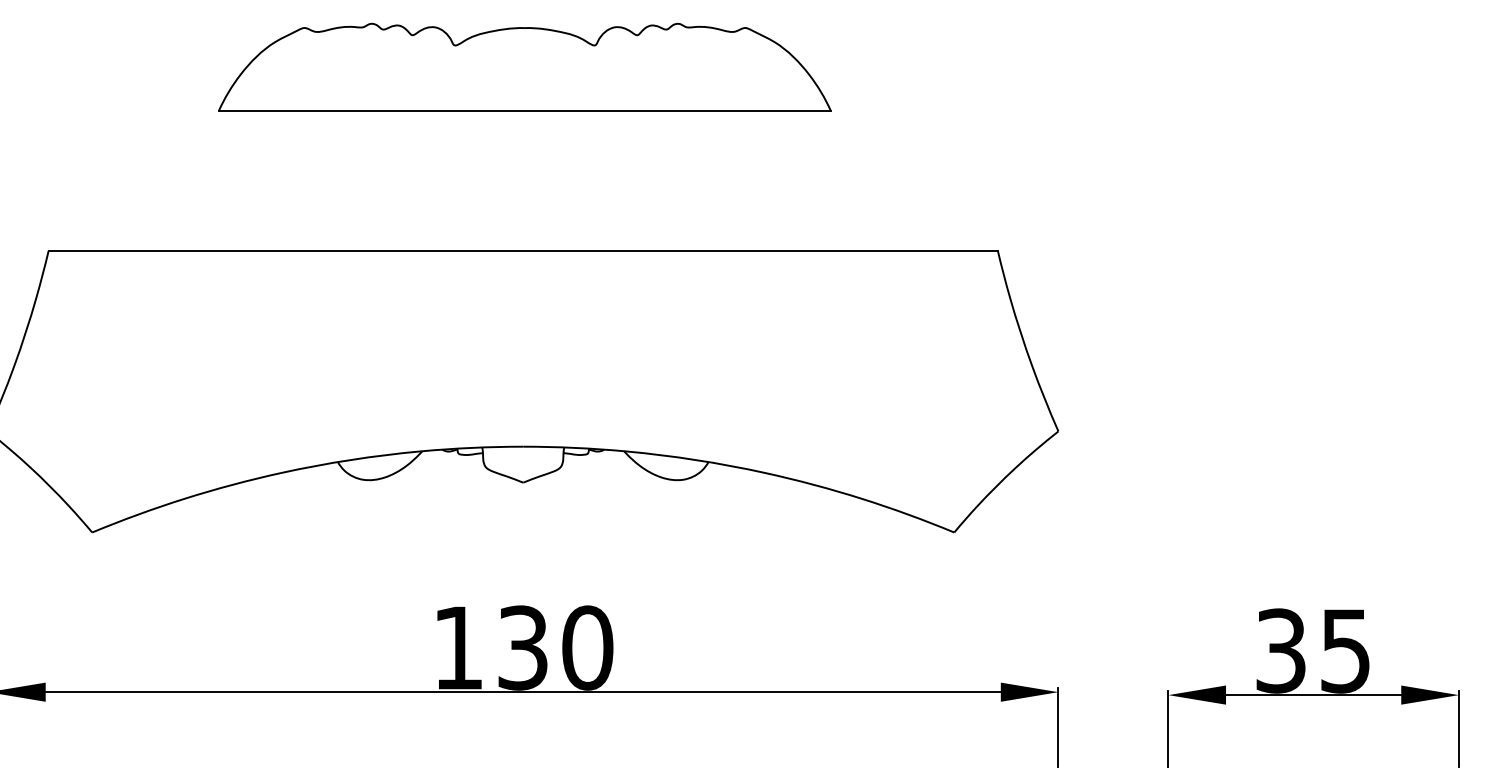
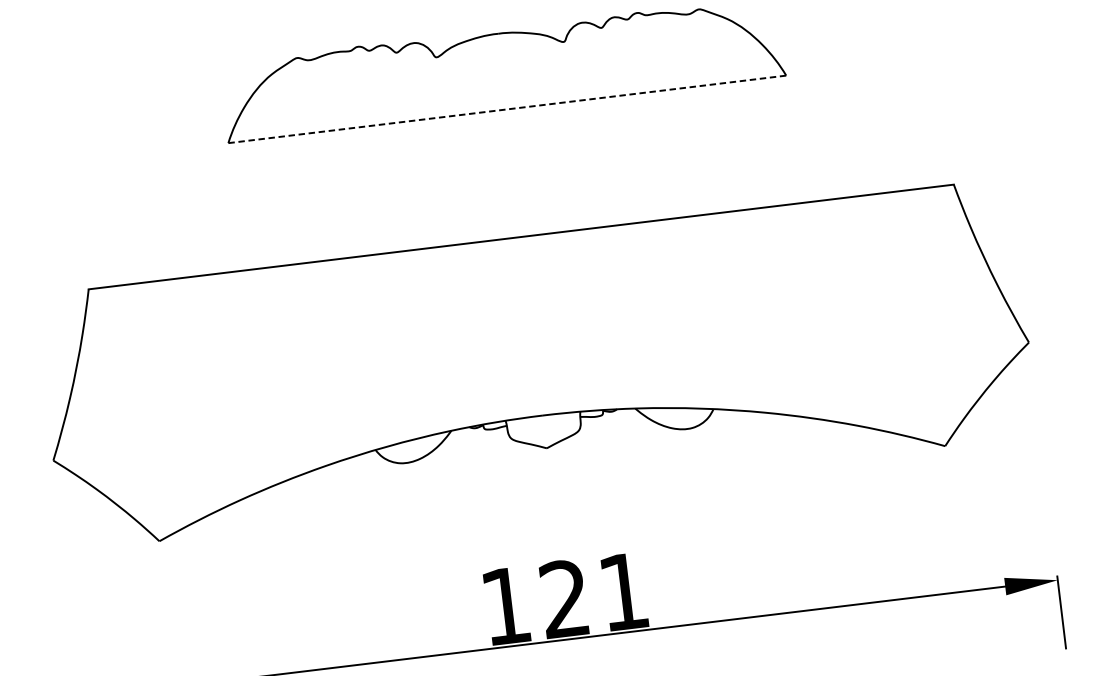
line: (525, 111) -> (507, 109), solid -> dashed
text: (555, 647) -> (594, 594), 130 -> 121

